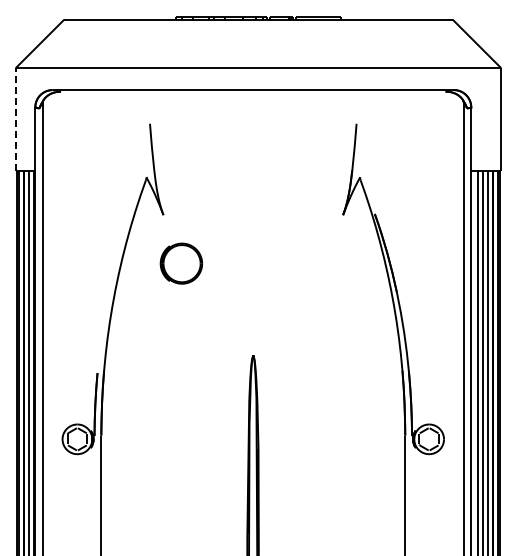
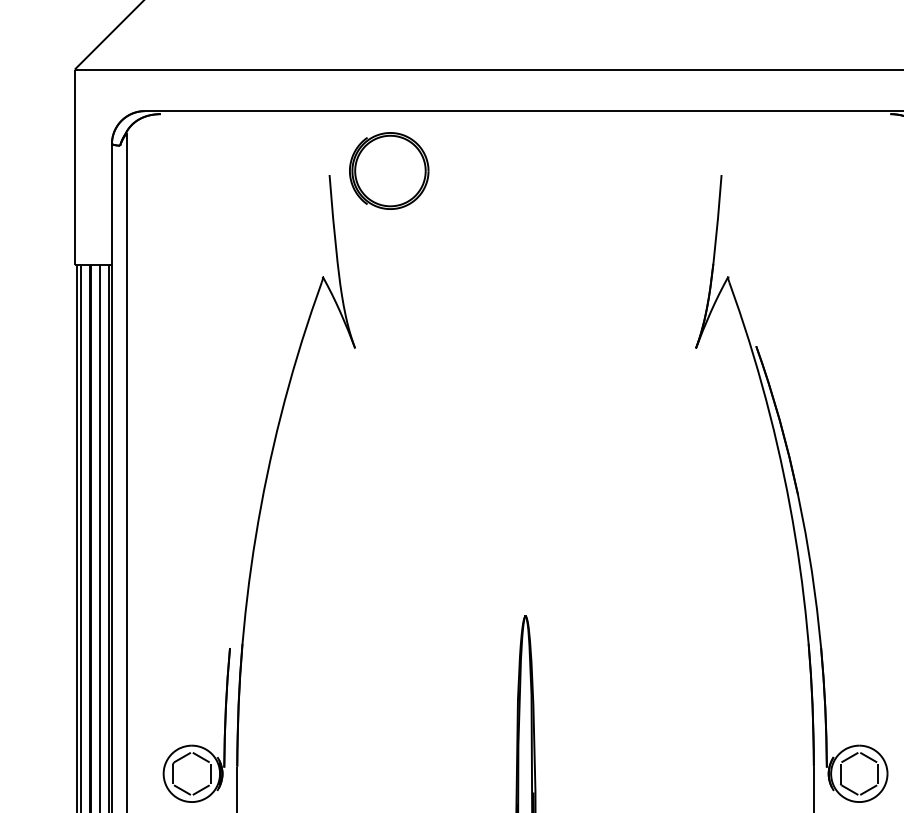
line: (15, 119) -> (74, 166), dashed -> solid
part: (180, 263) -> (387, 170), moved

